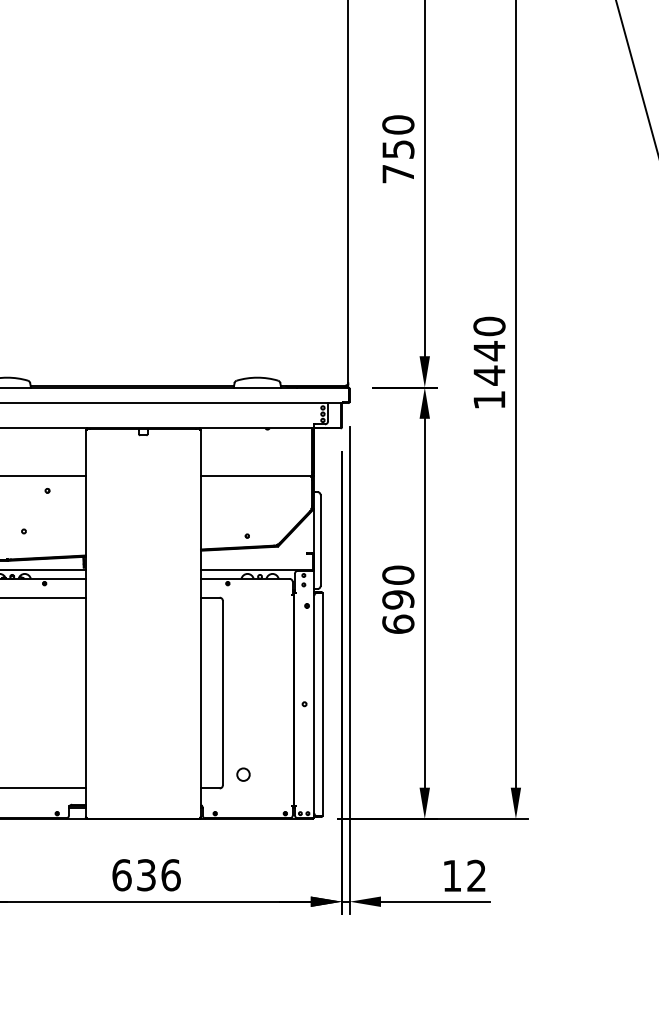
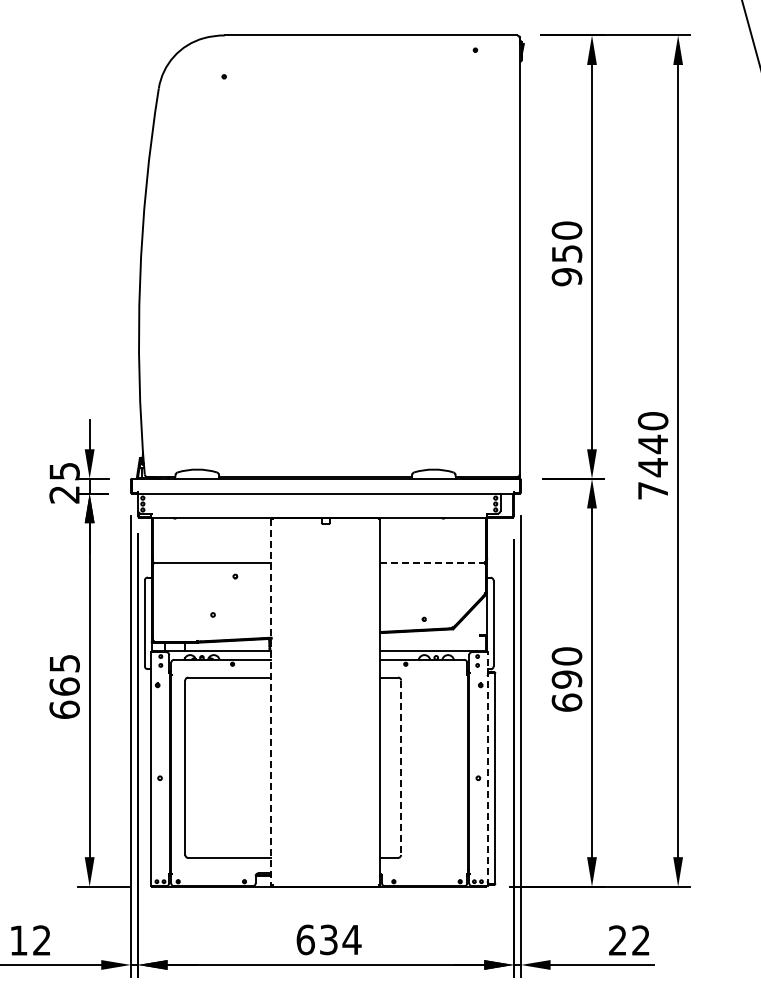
text: (397, 174) -> (566, 277), 750 -> 950
text: (488, 399) -> (652, 490), 1440 -> 7440
line: (256, 475) -> (432, 562), solid -> dashed
line: (85, 624) -> (271, 702), solid -> dashed
line: (223, 693) -> (401, 768), solid -> dashed
line: (314, 693) -> (487, 768), solid -> dashed
circle: (243, 774) -> (420, 844), removed
text: (170, 874) -> (351, 939), 636 -> 634
text: (451, 875) -> (617, 940), 12 -> 22

